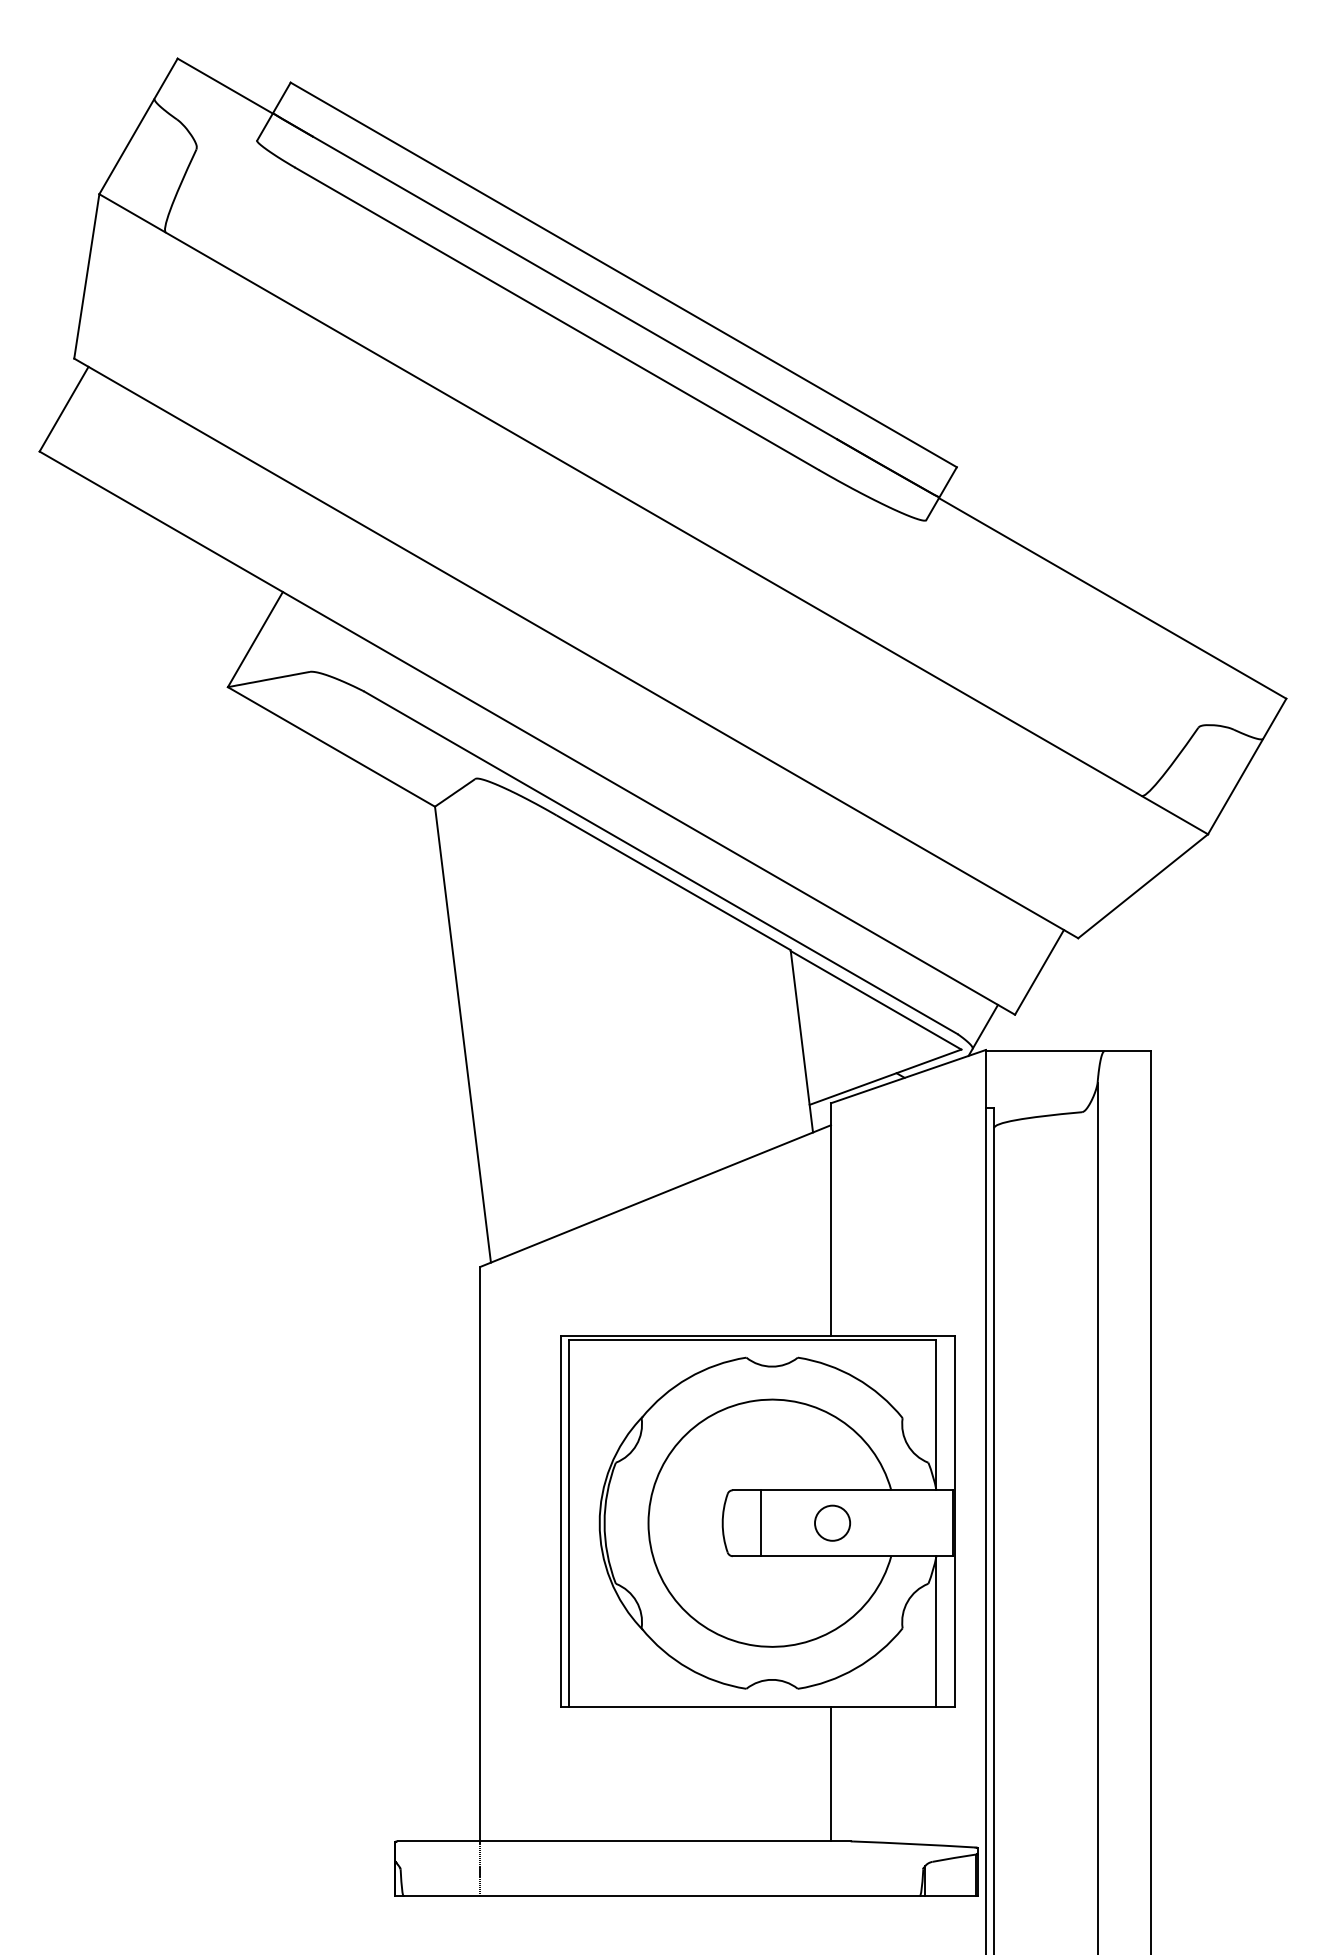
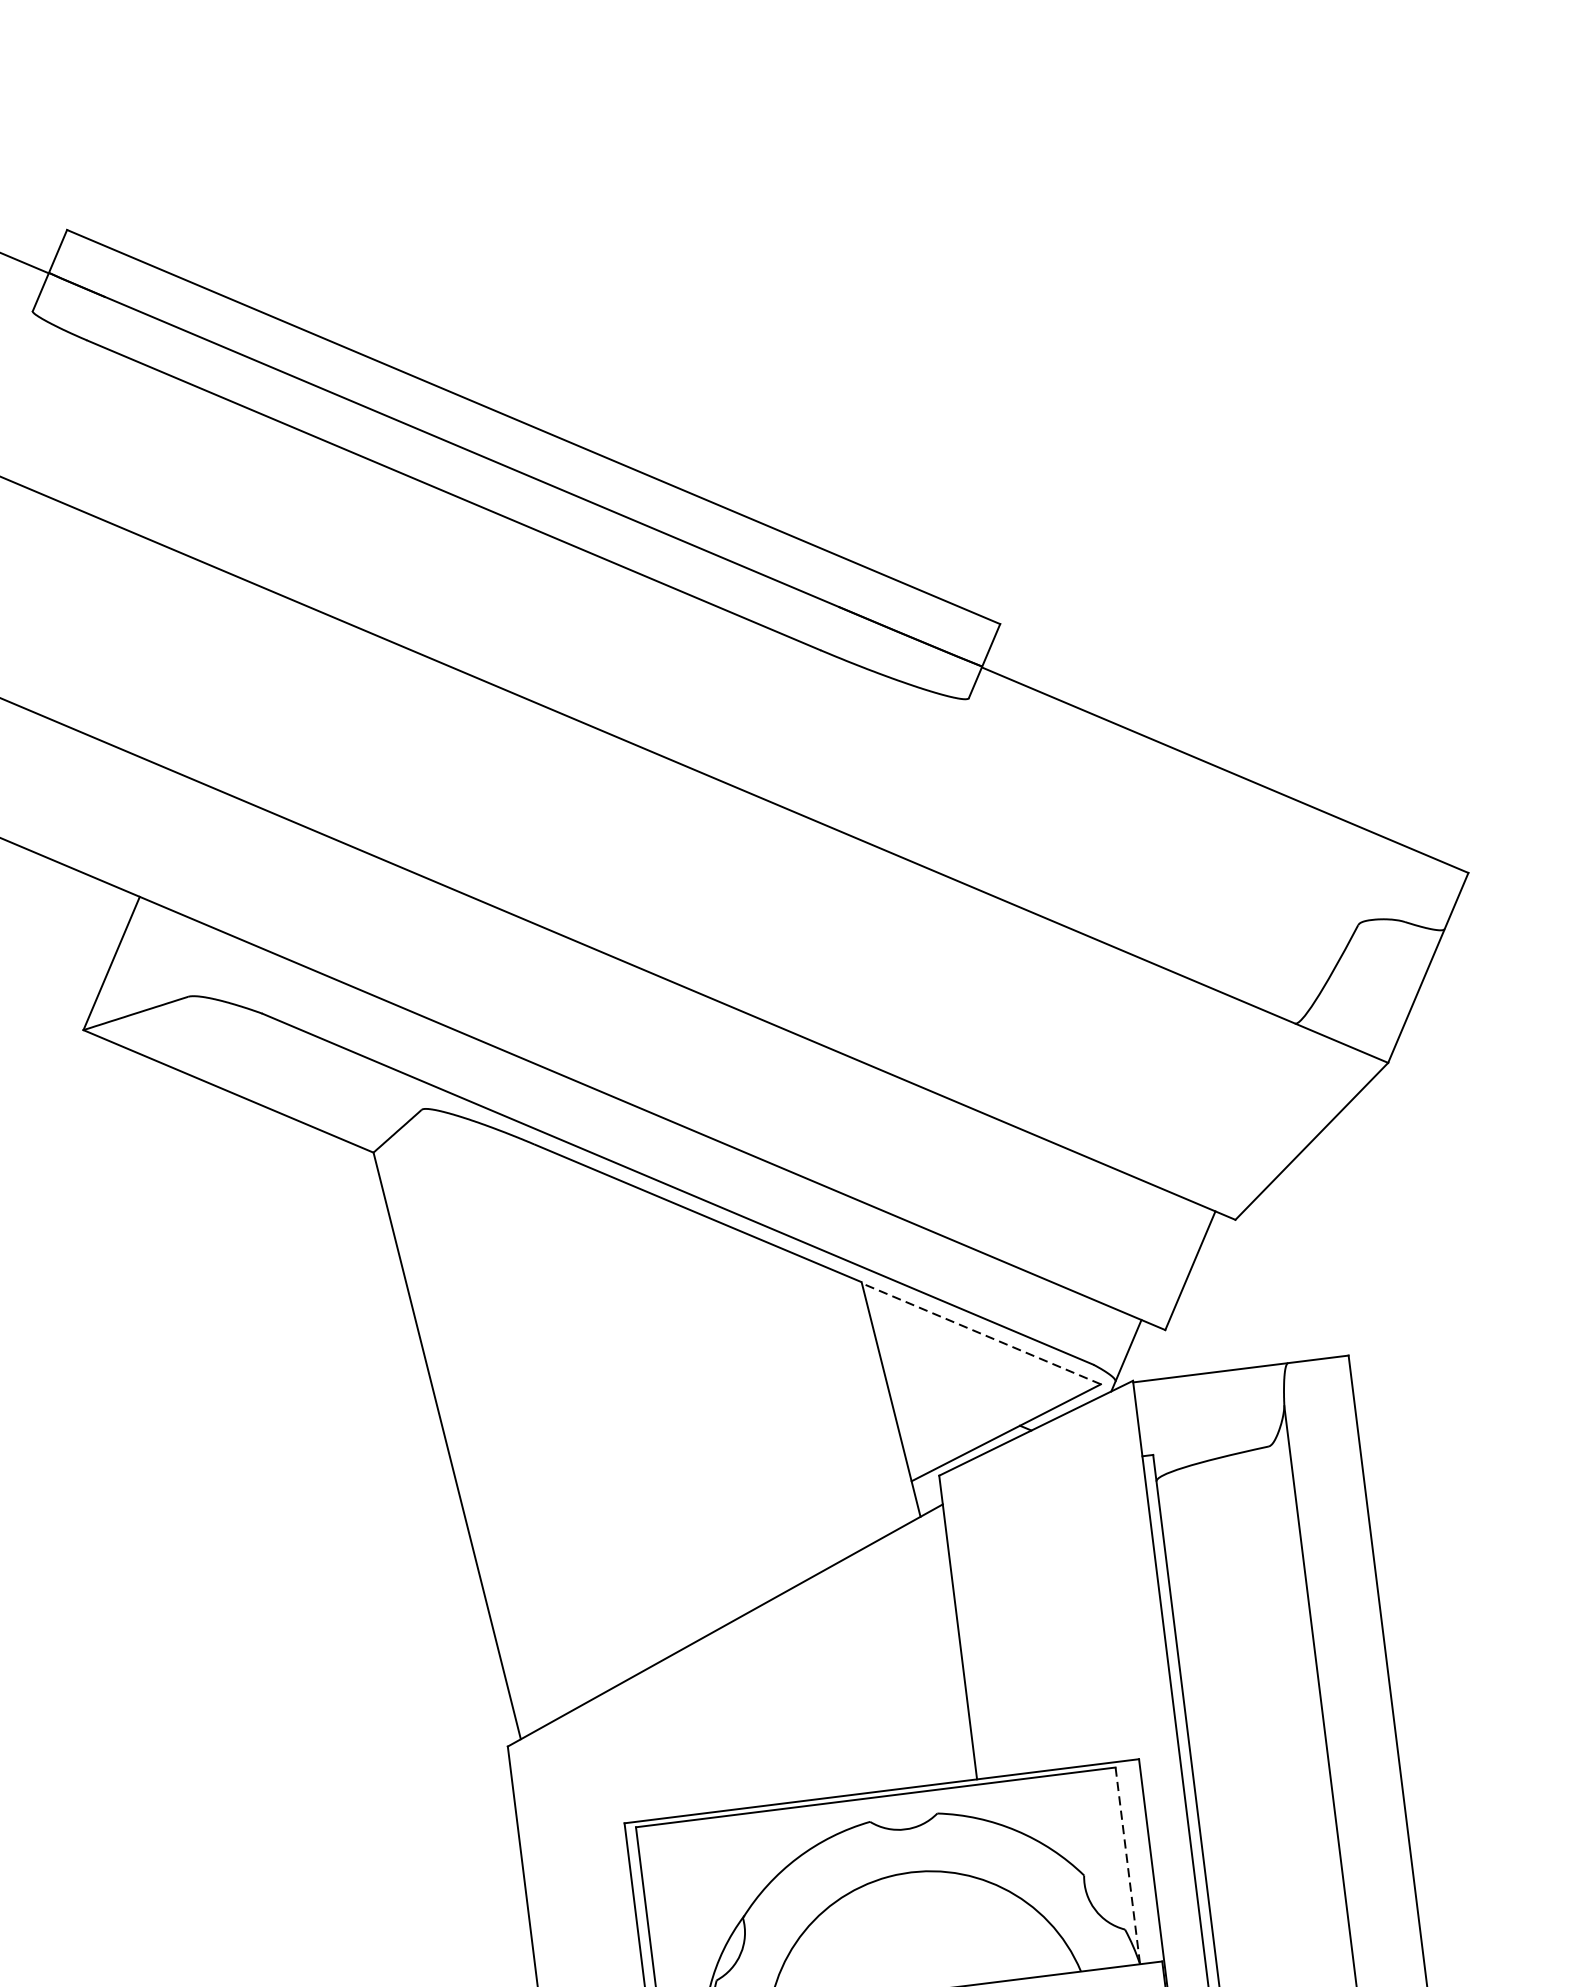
line: (876, 1000) -> (981, 1333), solid -> dashed
line: (936, 1415) -> (1127, 1866), solid -> dashed

